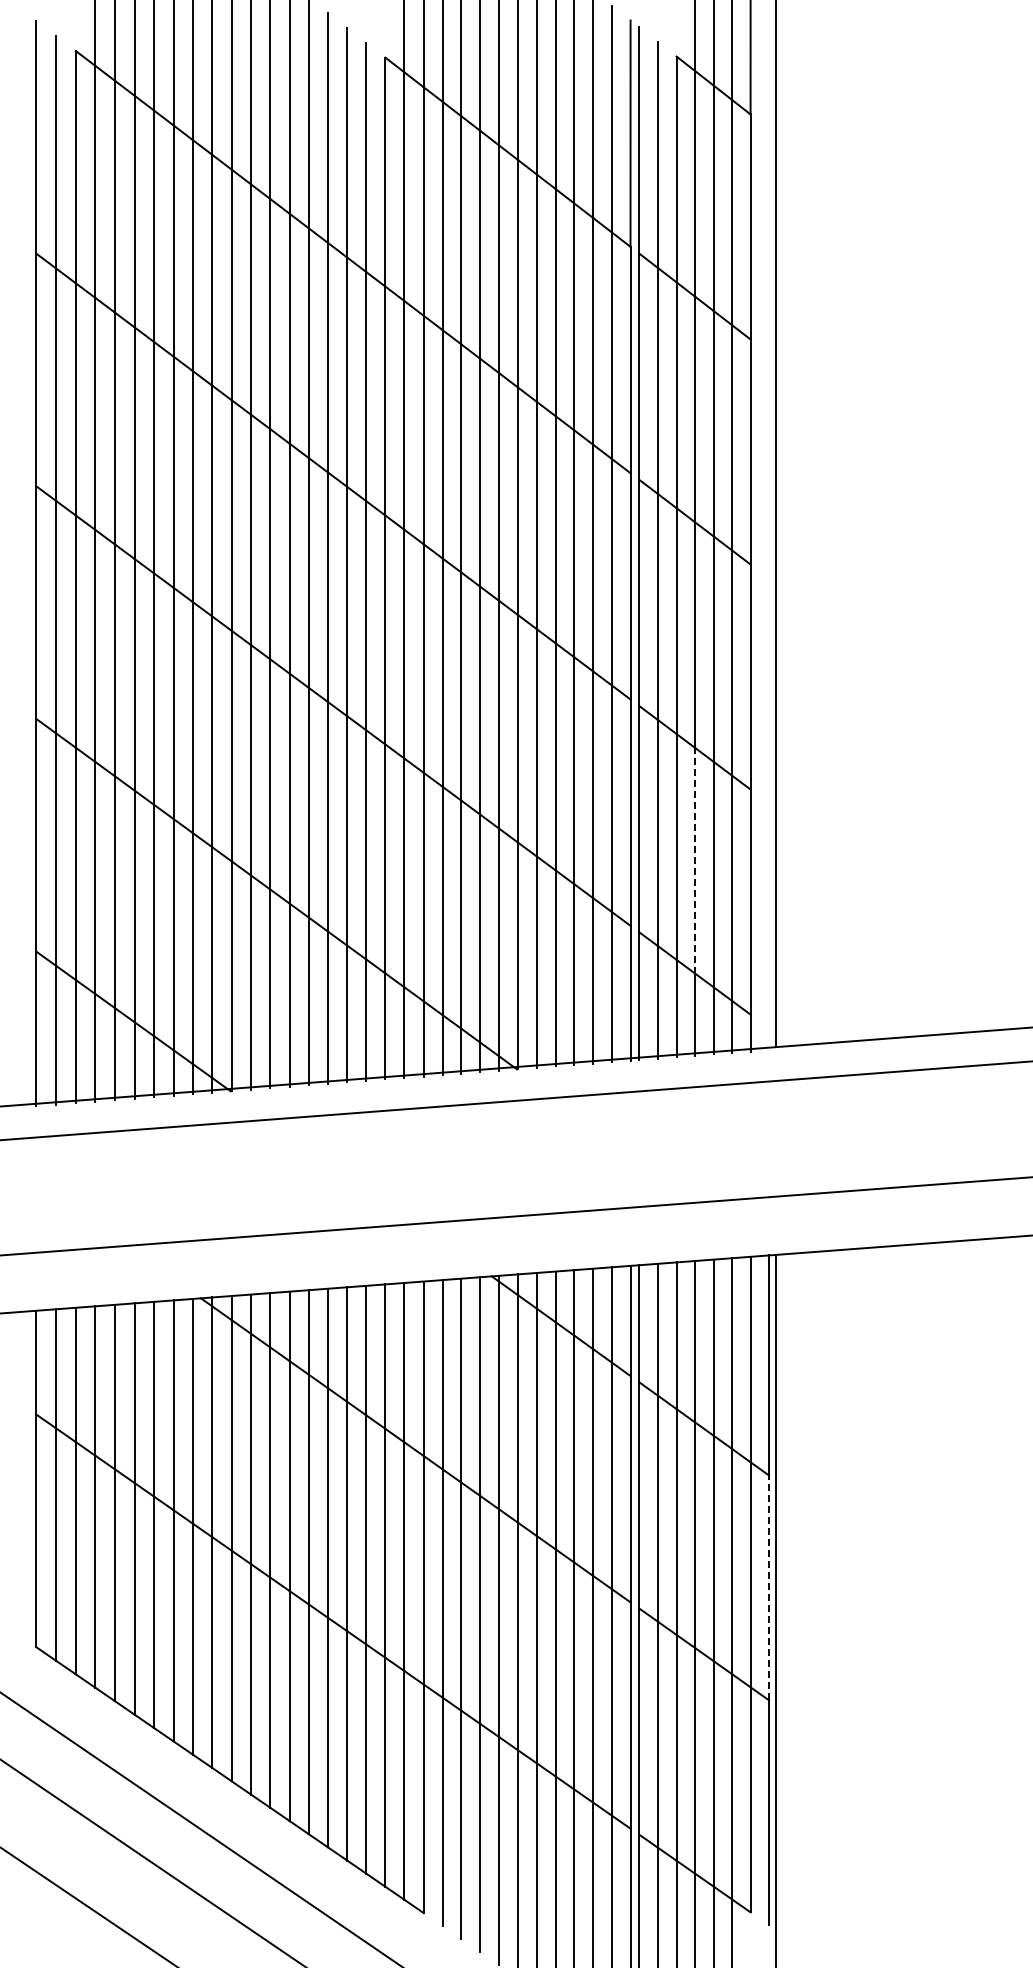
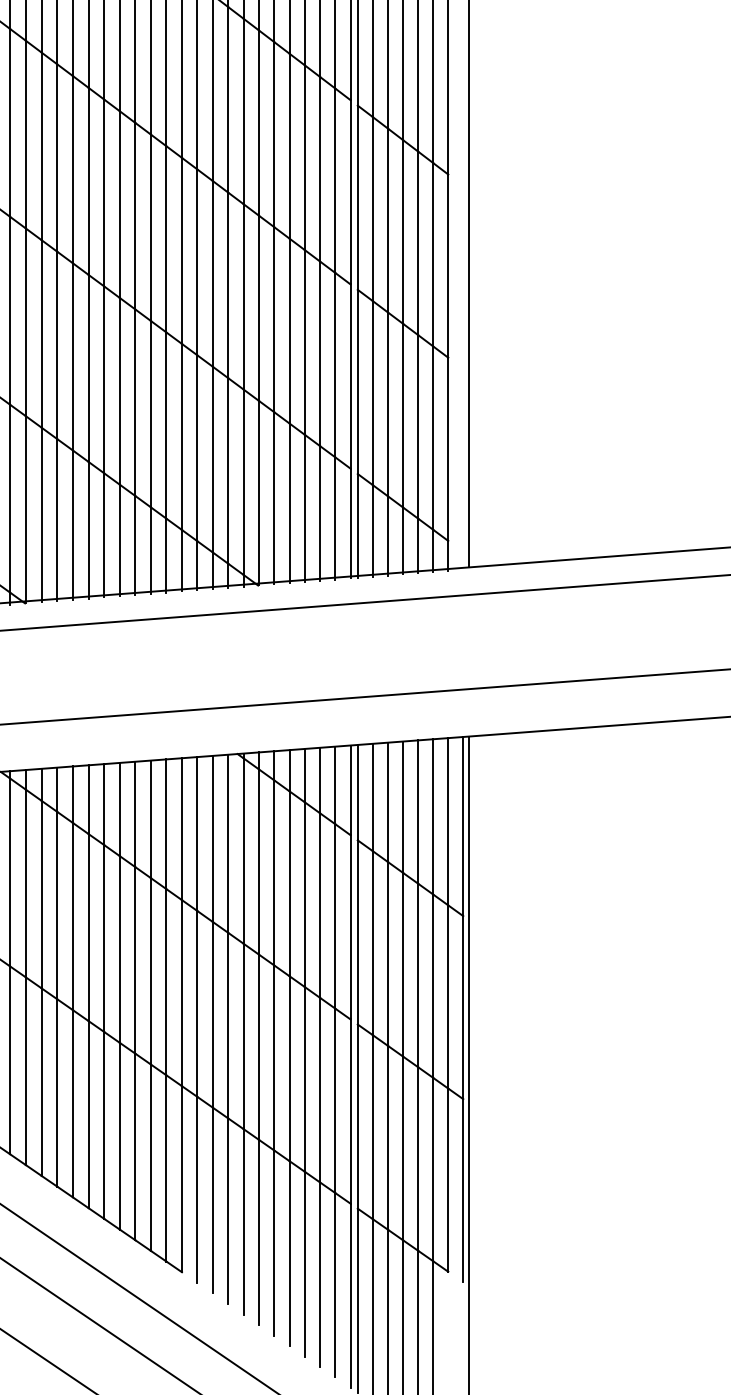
line: (695, 860) -> (403, 415), dashed -> solid
line: (769, 1587) -> (463, 1007), dashed -> solid

